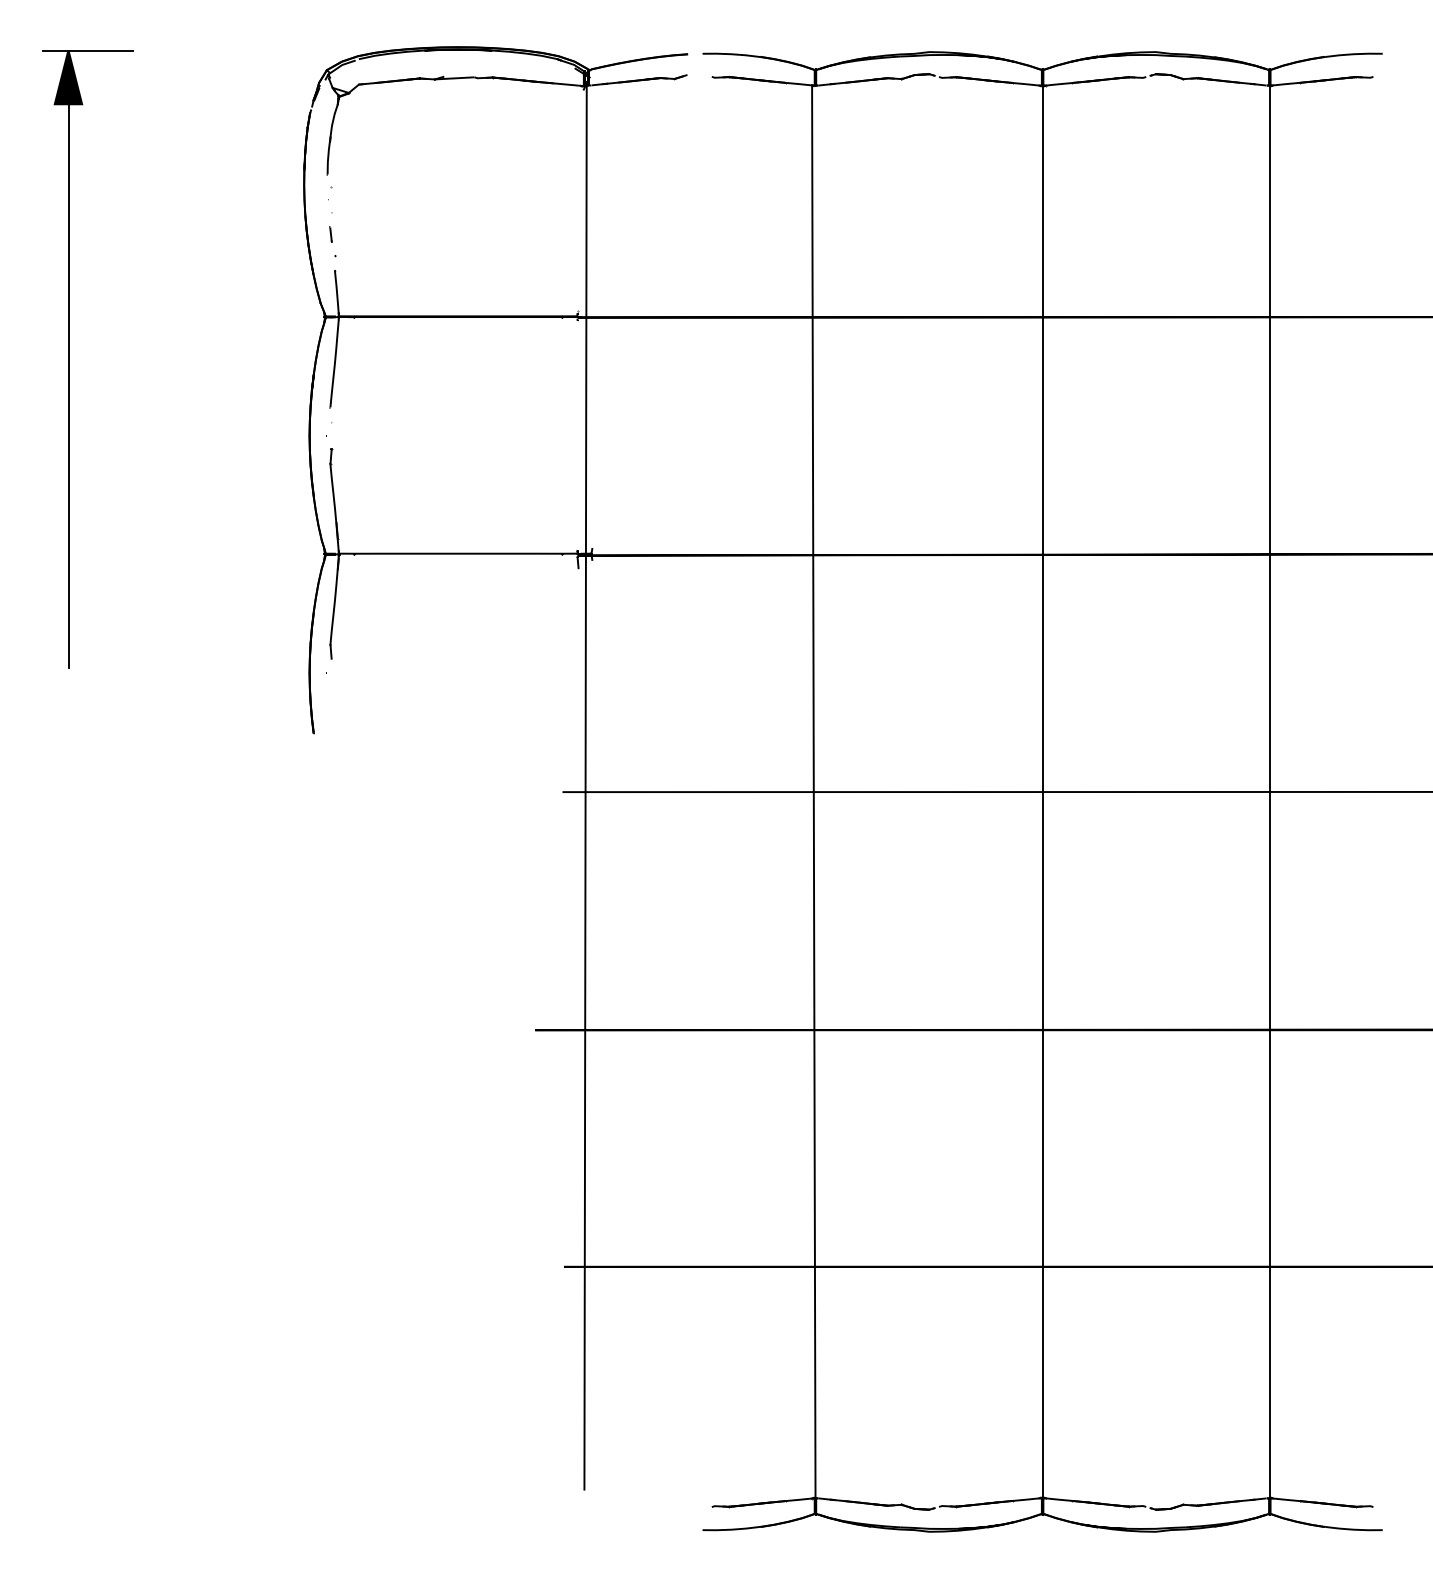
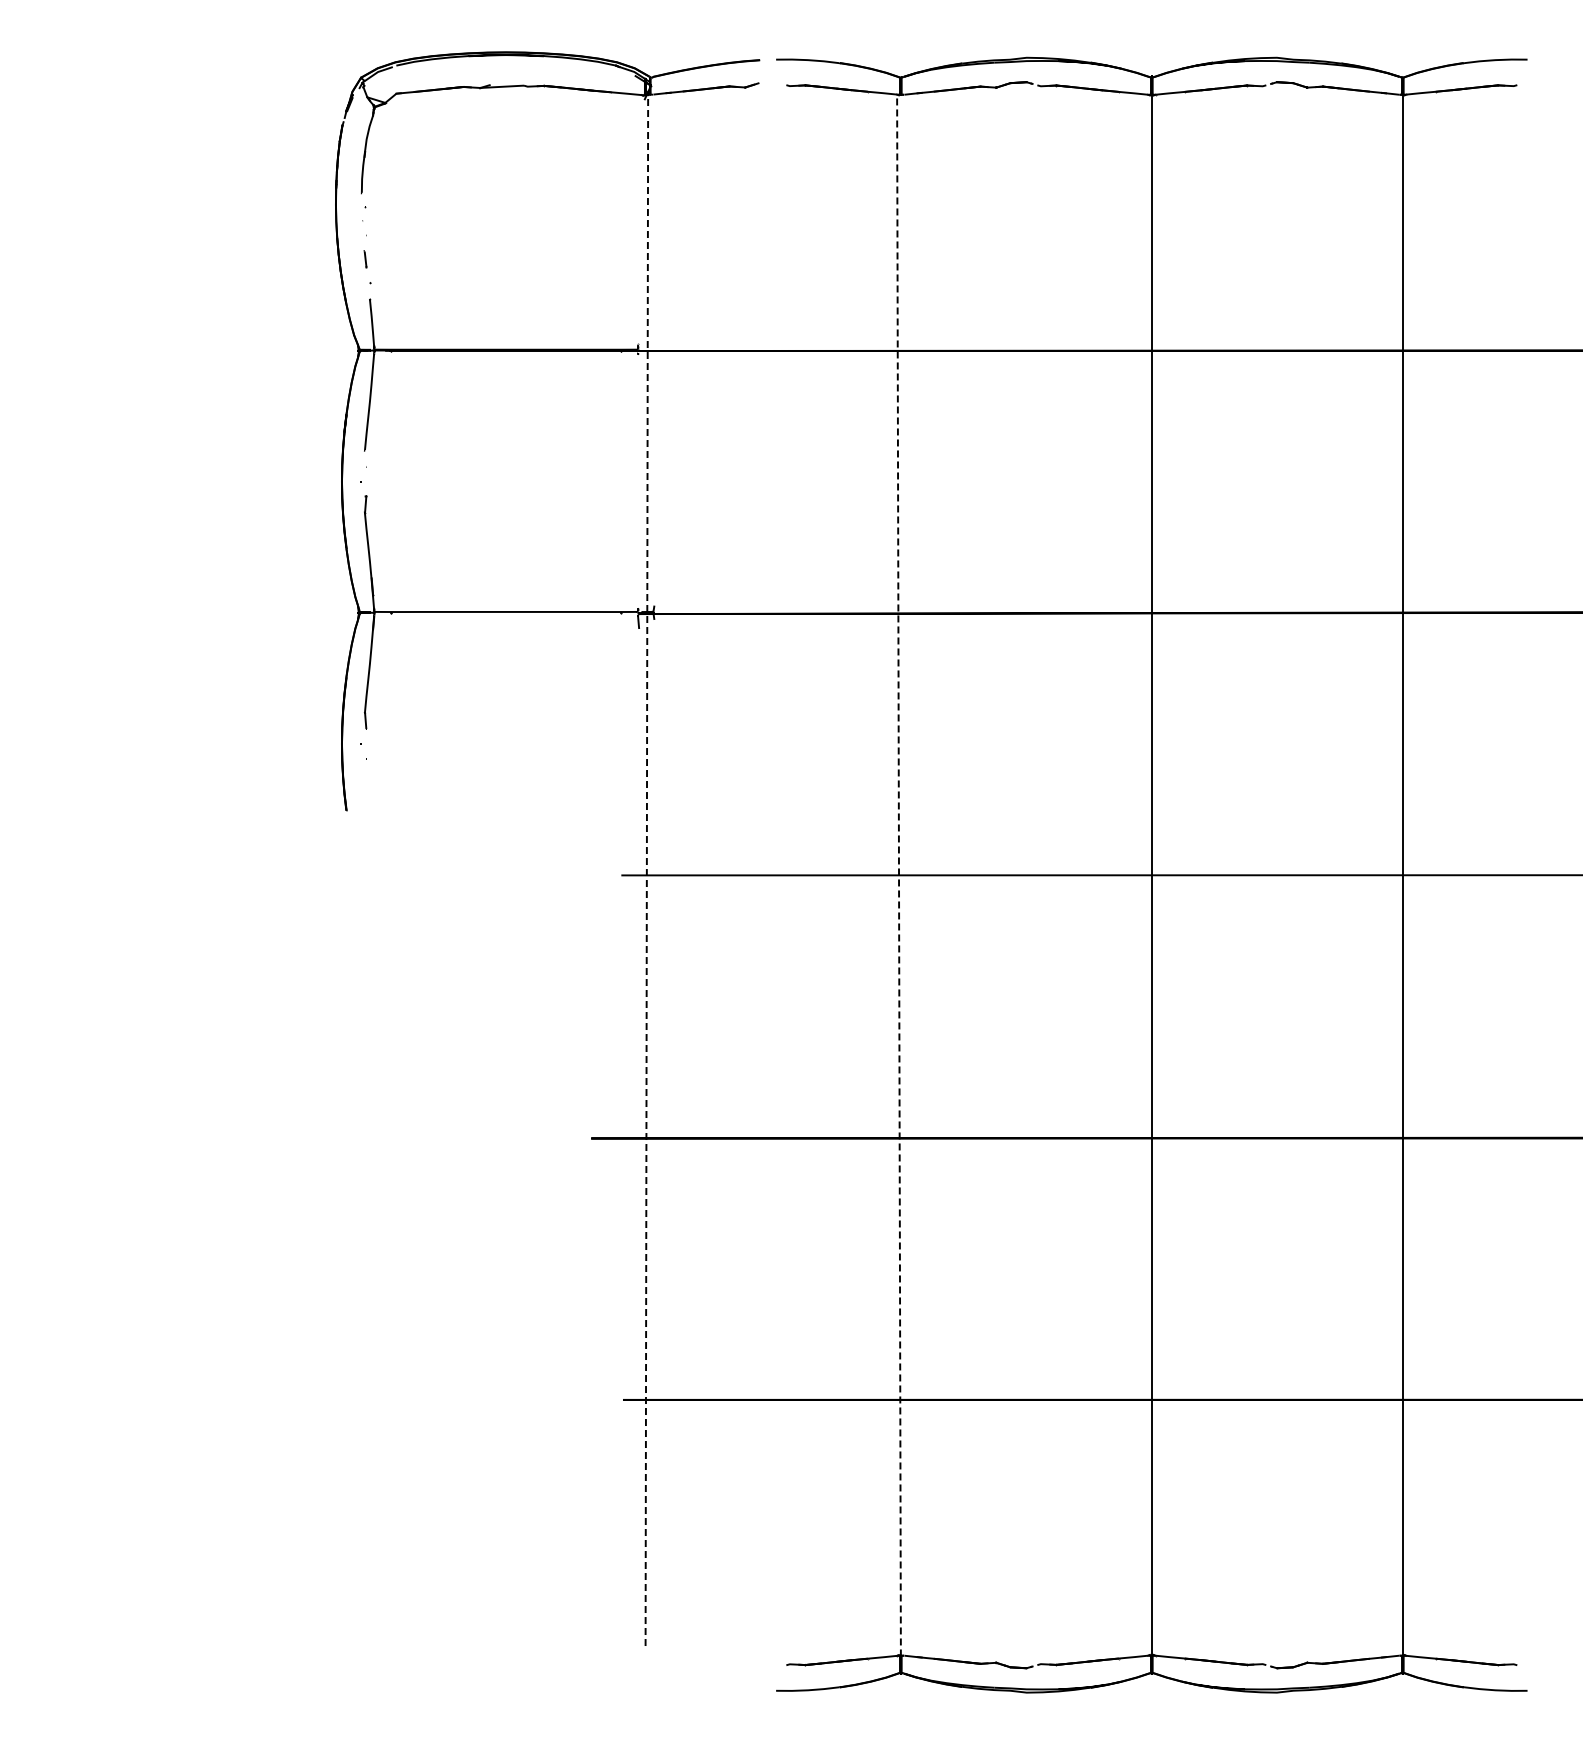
part: (69, 358) -> (76, 396), removed
line: (585, 785) -> (646, 868), solid -> dashed
line: (814, 792) -> (899, 875), solid -> dashed

